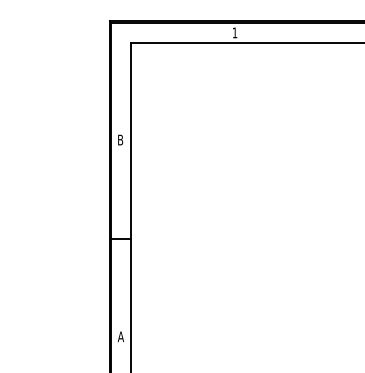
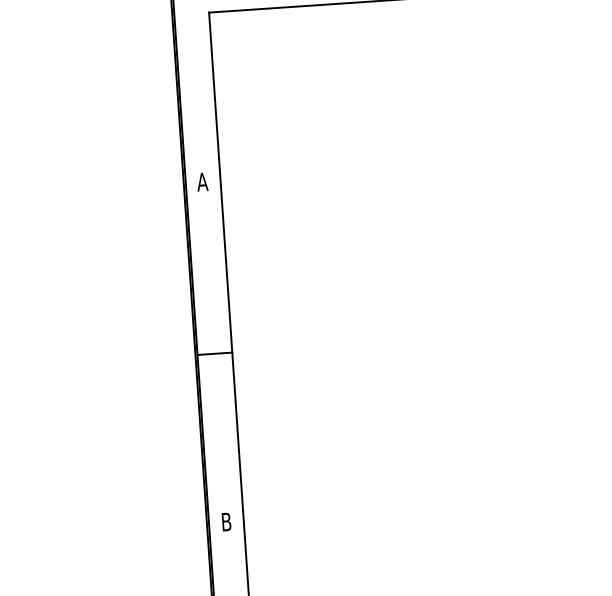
text: (120, 139) -> (202, 181), B -> A
text: (120, 336) -> (225, 521), A -> B

